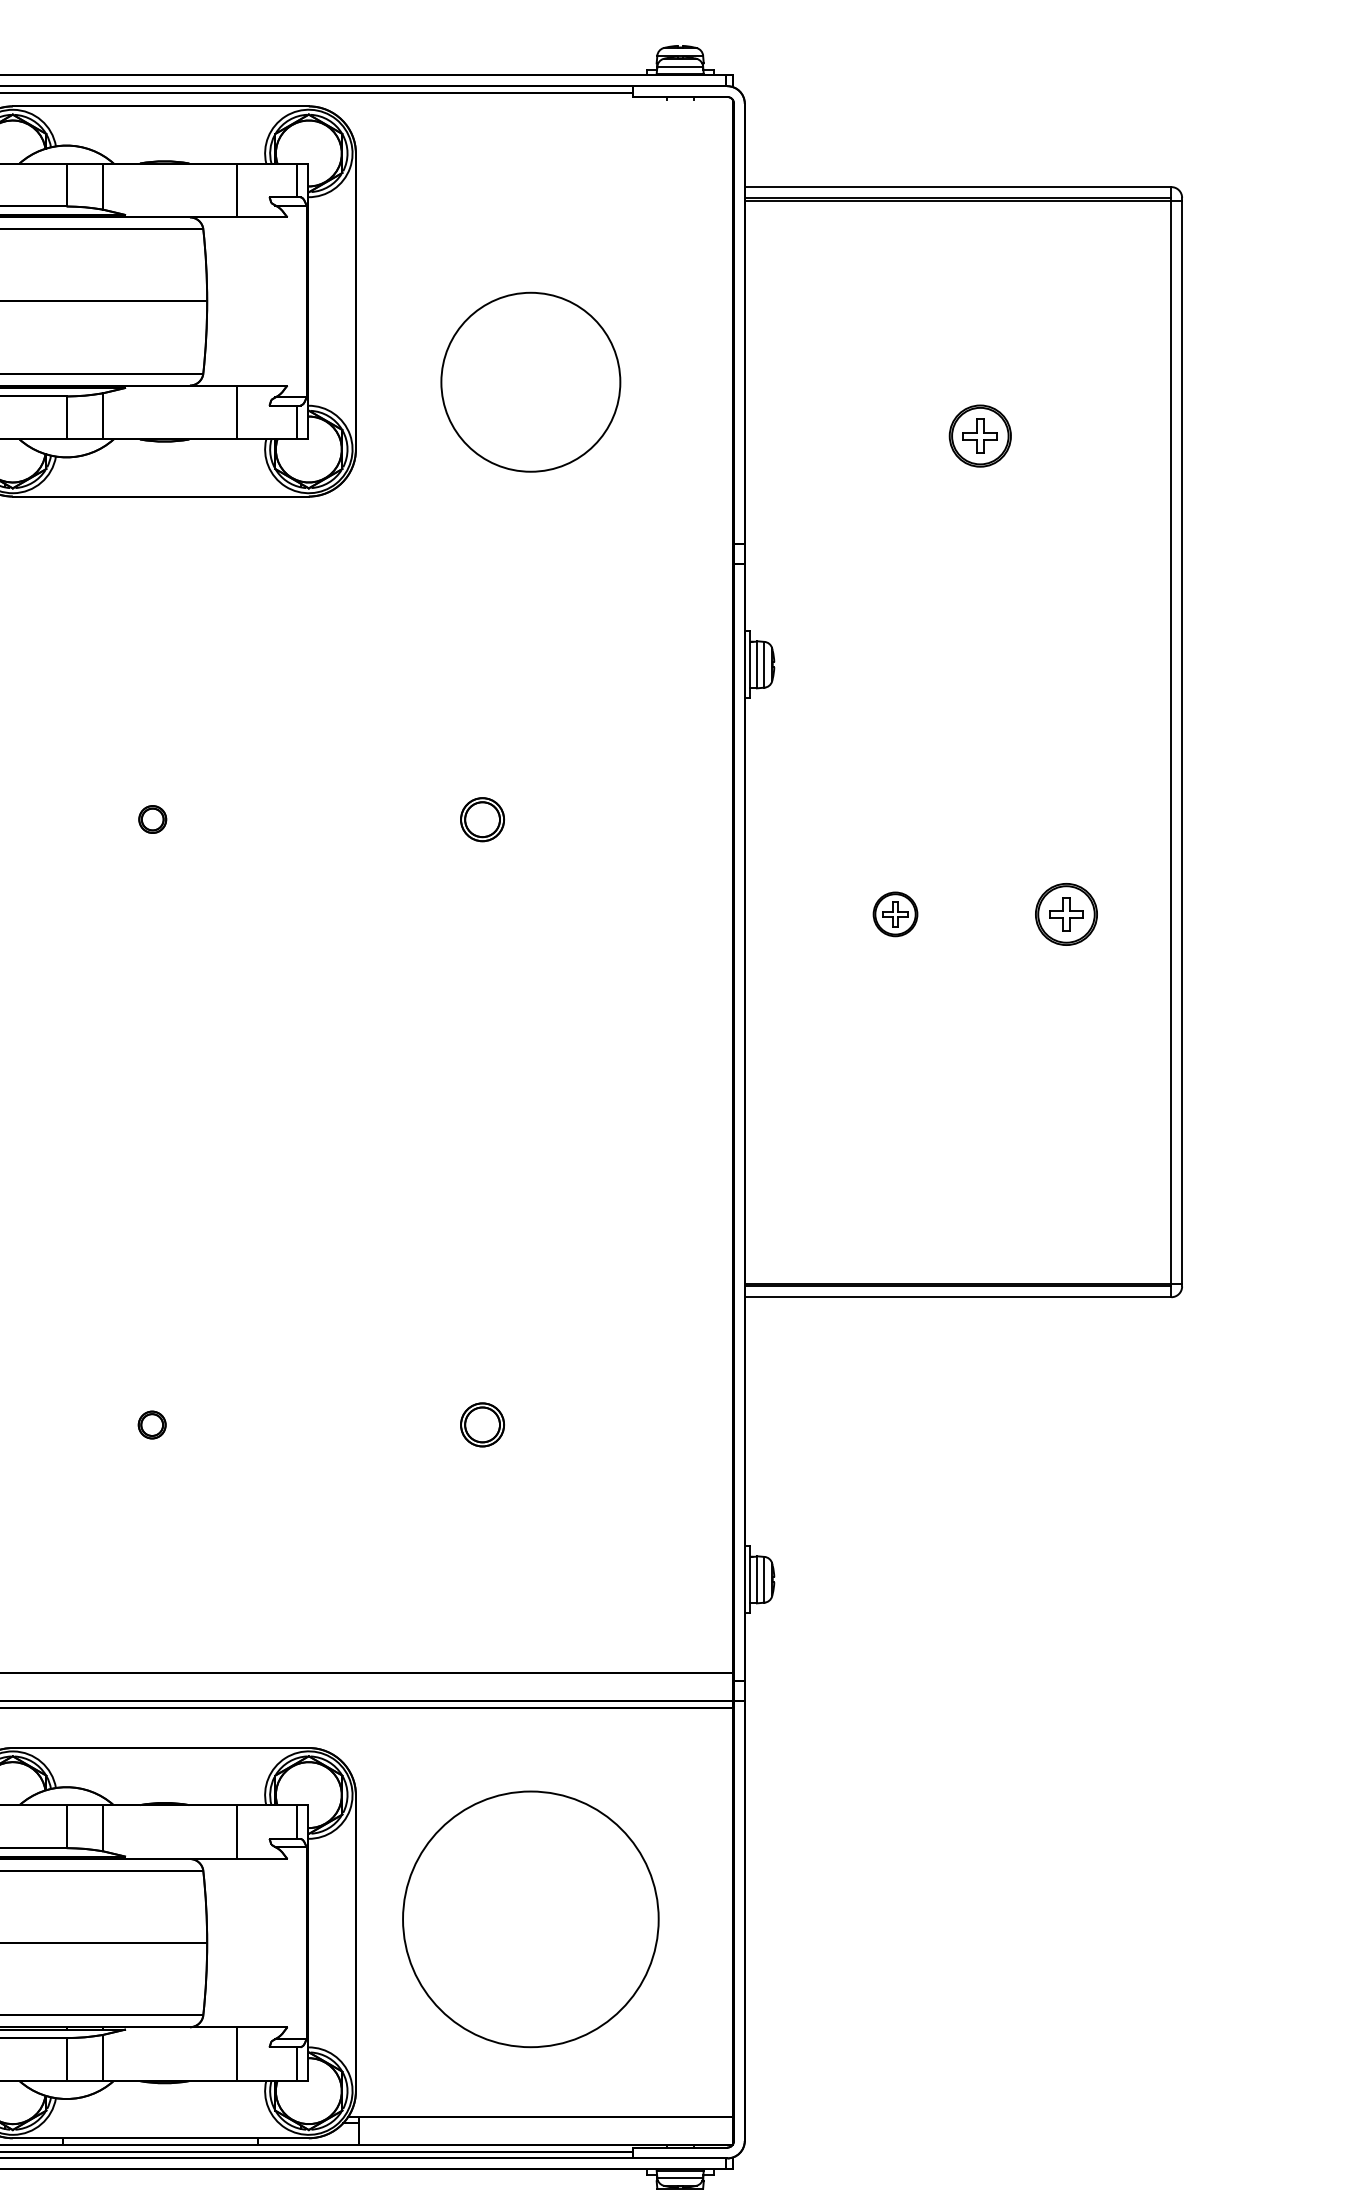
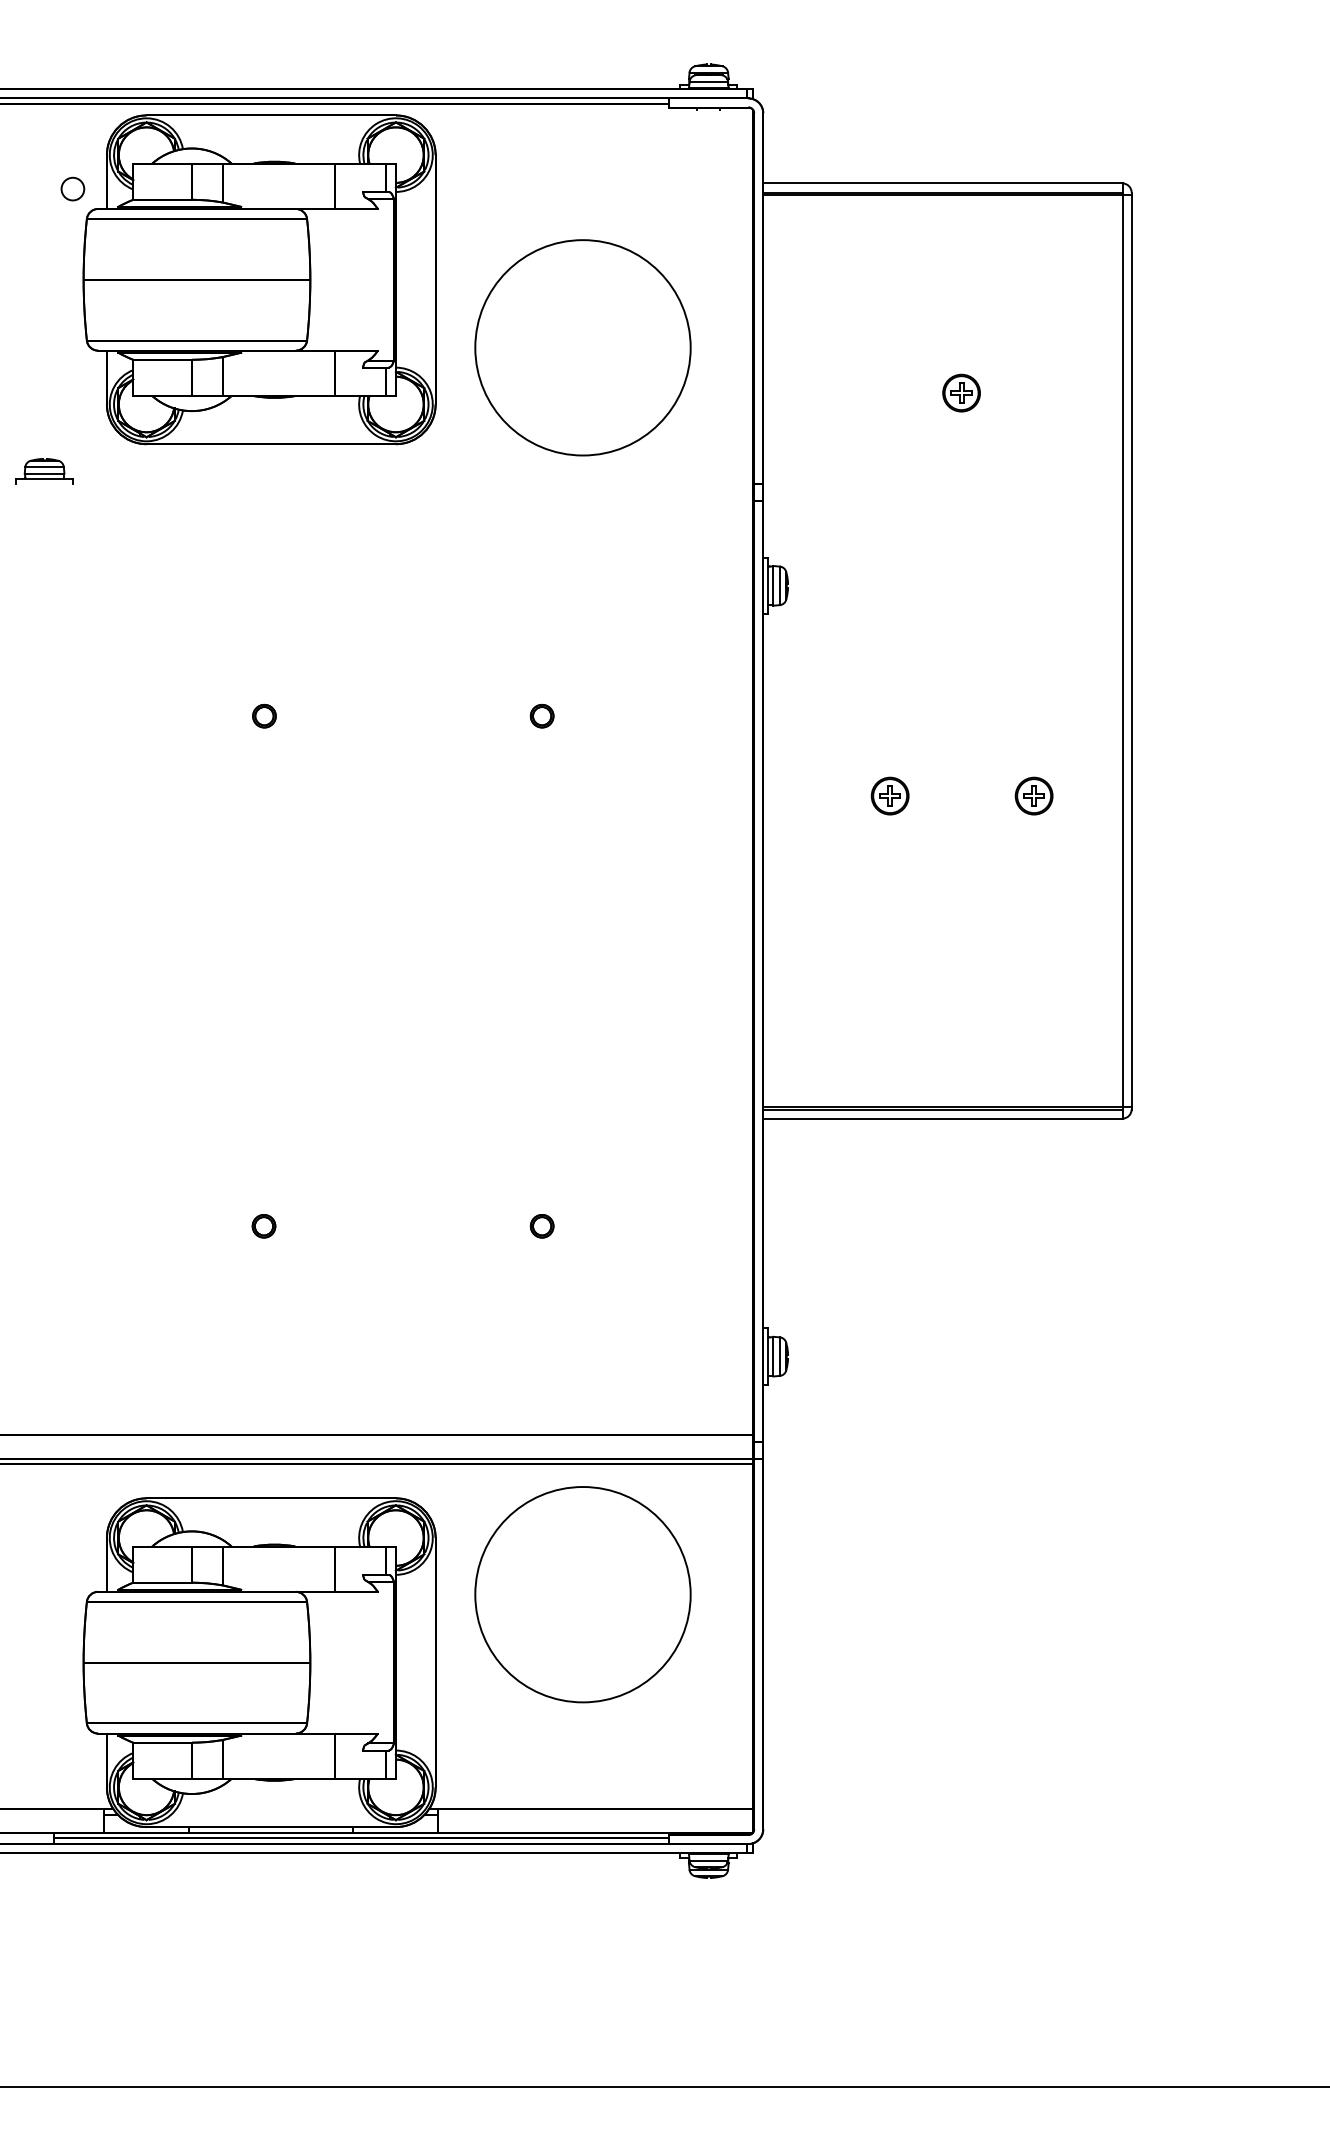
part: (530, 381) -> (582, 347), size x1.43
part: (980, 435) -> (961, 392), size x0.71
part: (481, 818) -> (541, 715), size x0.62
part: (1065, 913) -> (1033, 795), size x0.71
part: (481, 1425) -> (541, 1226), size x0.62
part: (530, 1919) -> (582, 1594), moved

